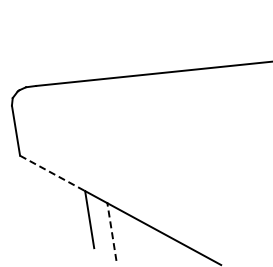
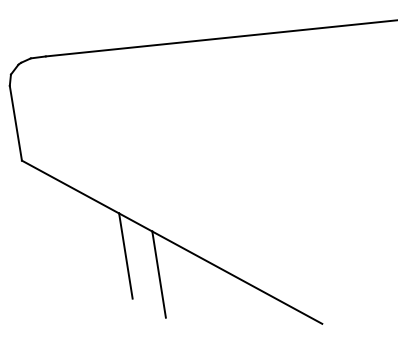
line: (53, 173) -> (71, 187), dashed -> solid
line: (111, 231) -> (158, 273), dashed -> solid

